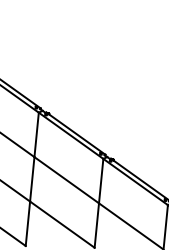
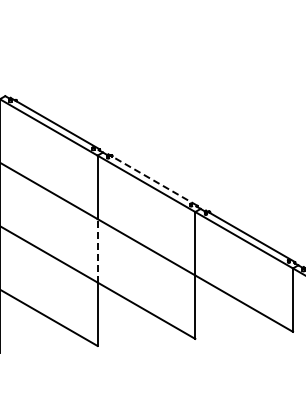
line: (75, 133) -> (152, 180), solid -> dashed
line: (32, 179) -> (97, 250), solid -> dashed

